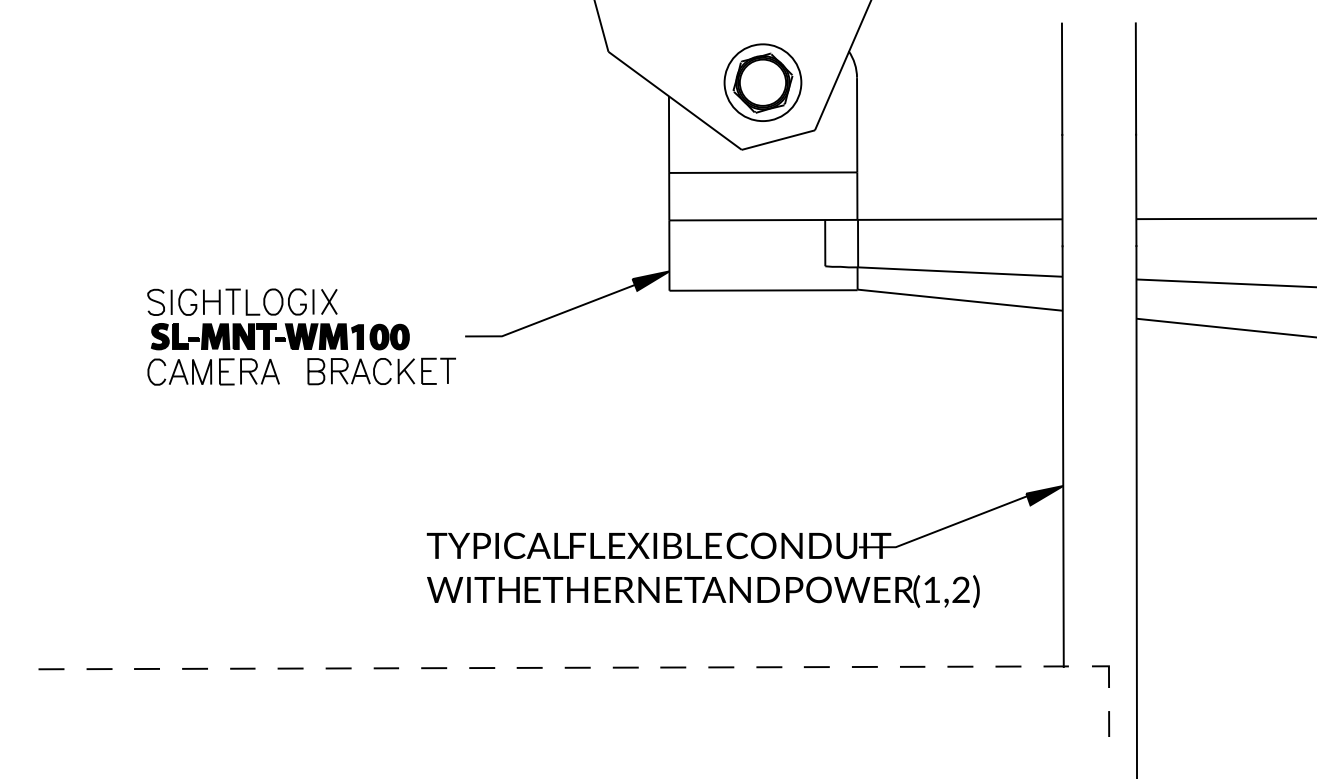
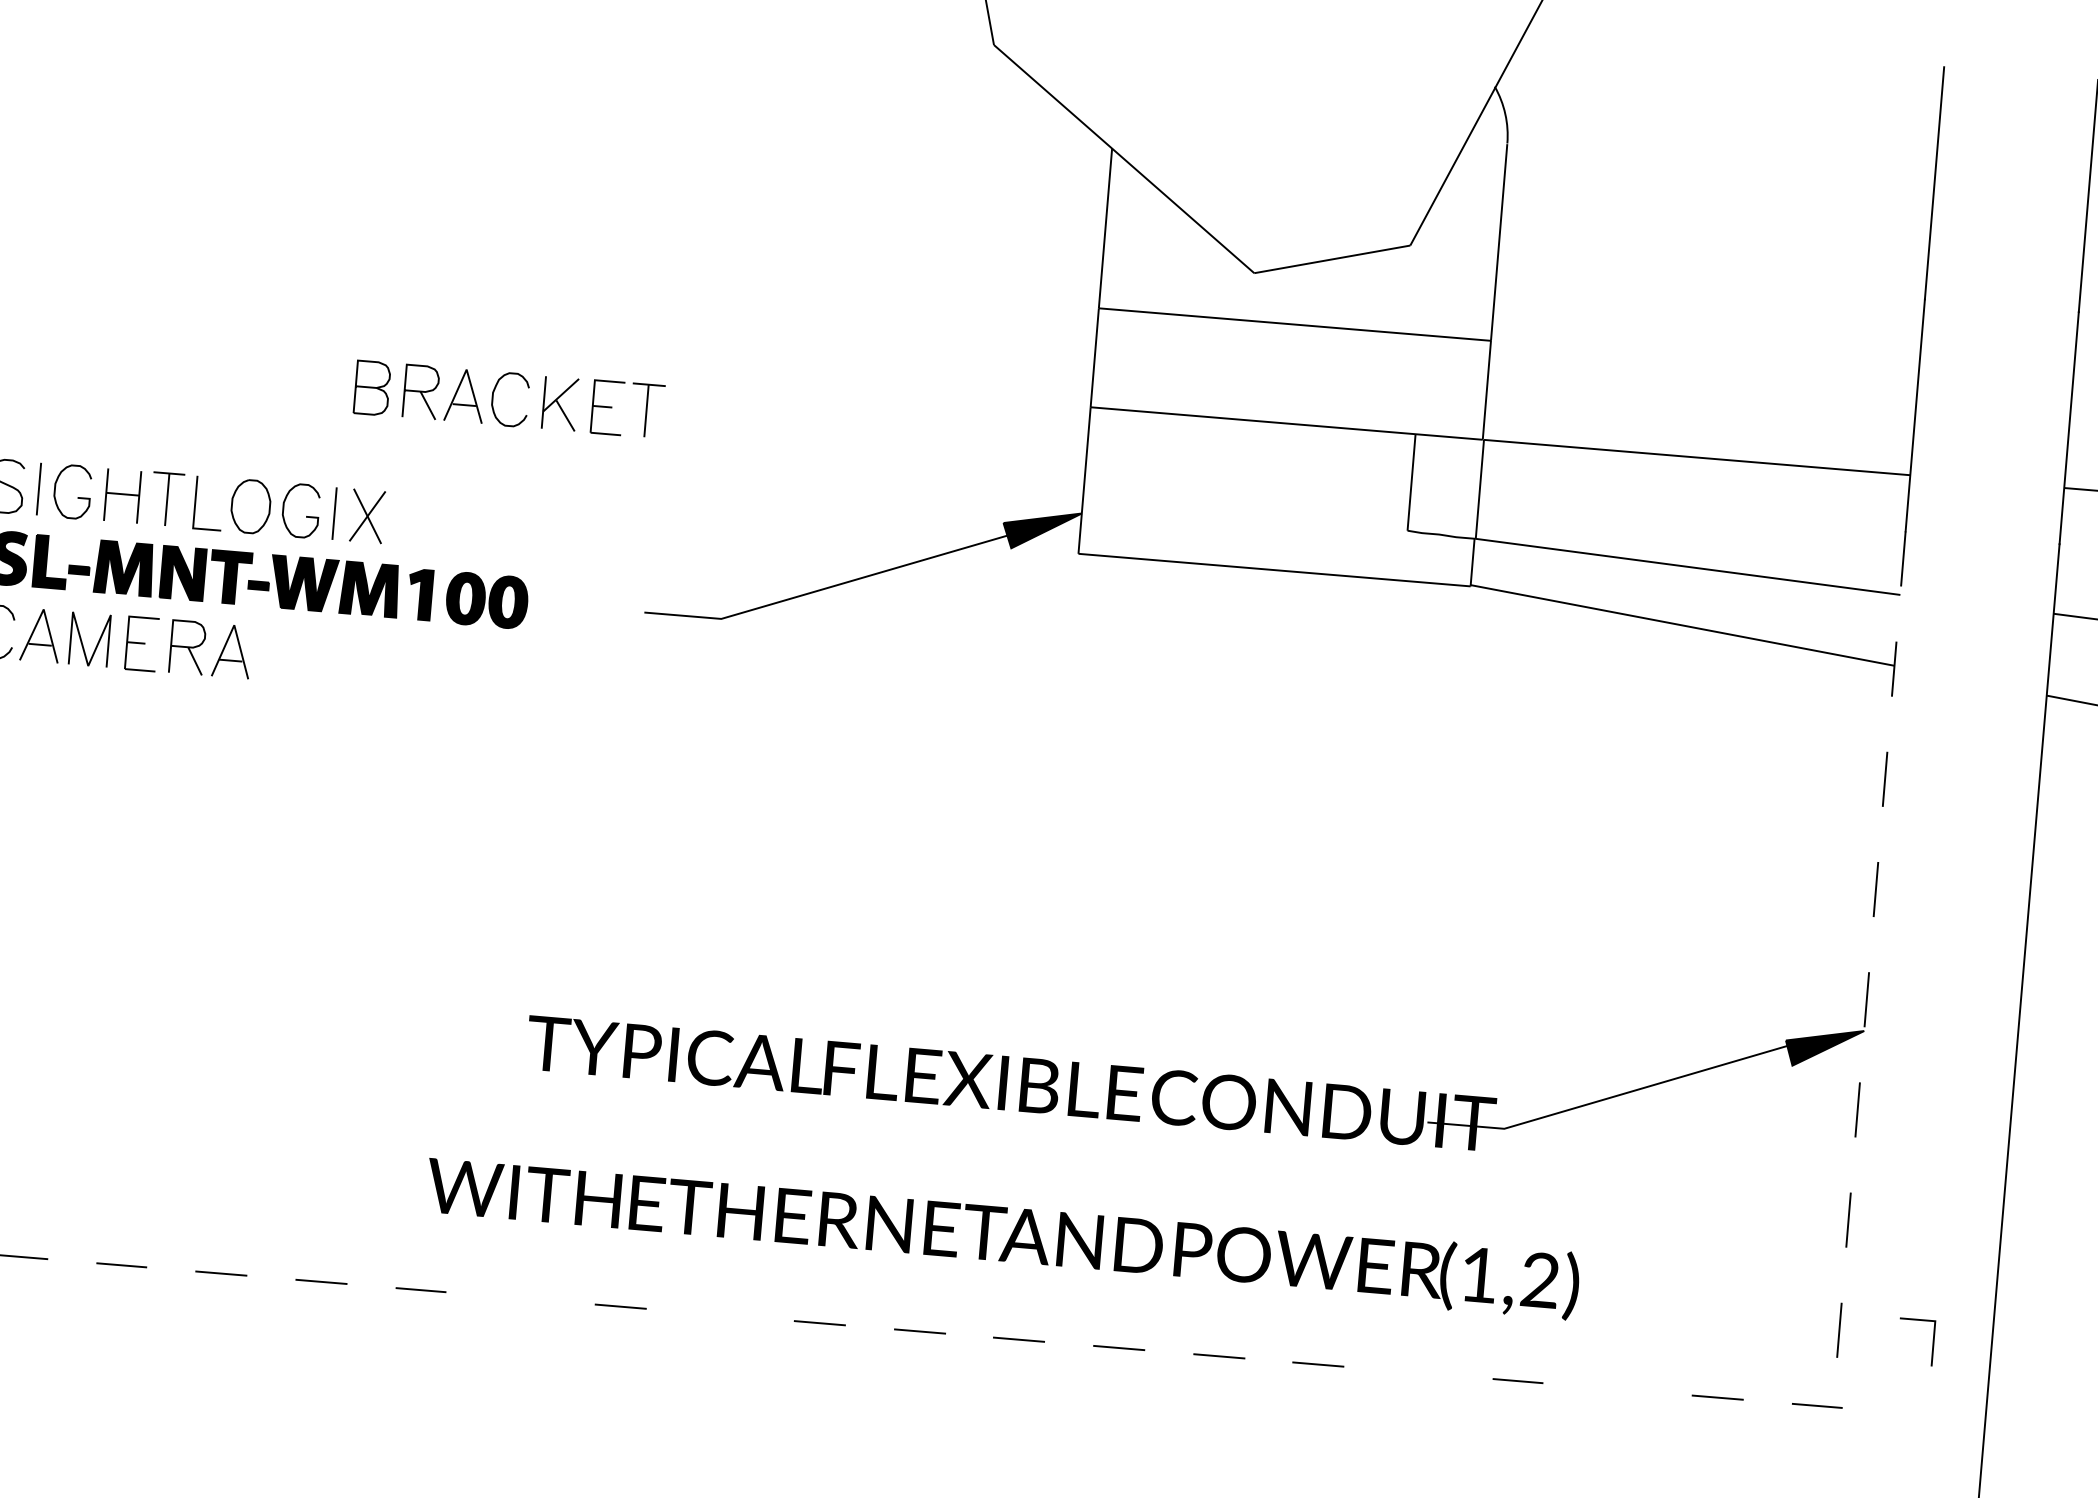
part: (762, 82) -> (1309, 136), removed
part: (375, 368) -> (496, 392), moved
line: (1063, 457) -> (1869, 971), solid -> dashed
text: (703, 591) -> (1003, 1237), moved
line: (864, 666) -> (1417, 1371), removed
line: (960, 666) -> (1617, 1388), removed
line: (529, 667) -> (719, 1314), removed
line: (434, 668) -> (521, 1299), removed
line: (1108, 676) -> (1932, 1342), moved

